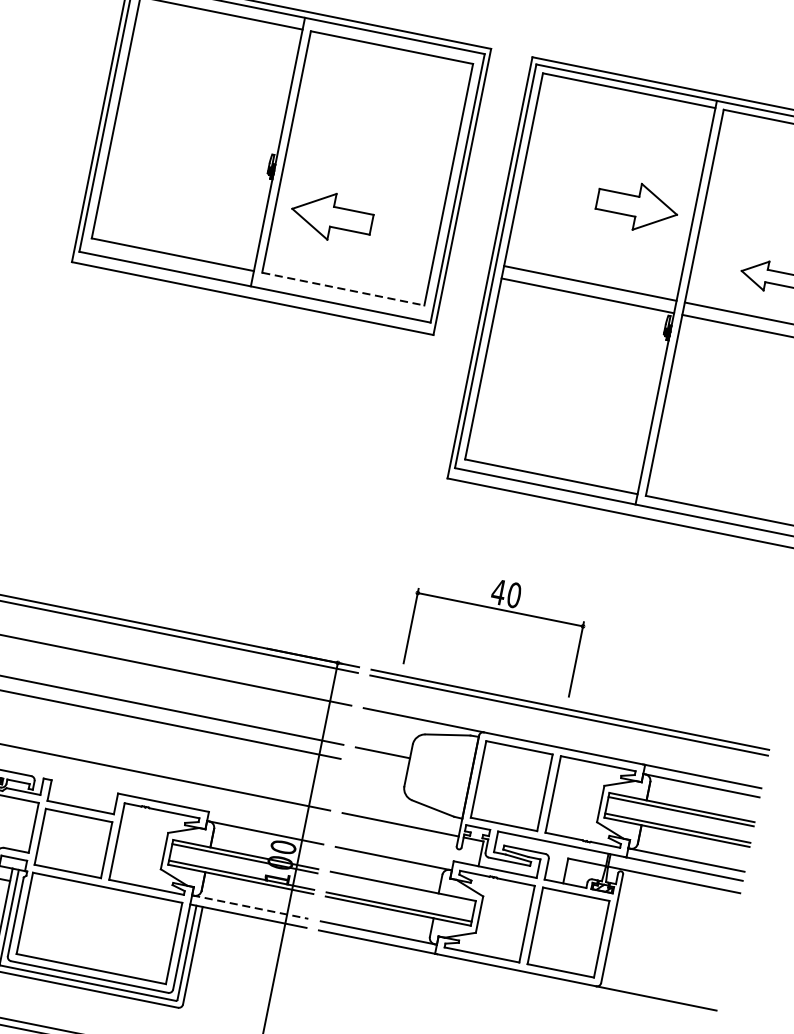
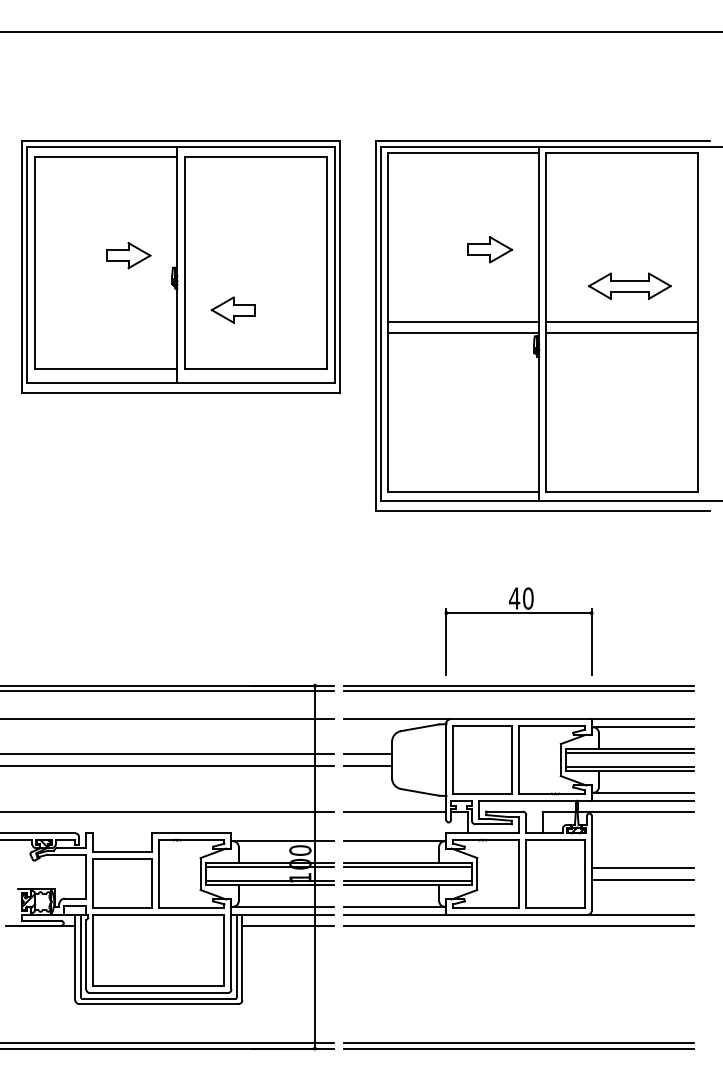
part: (224, 130) -> (128, 255), added
part: (637, 206) -> (490, 249), size x0.62
part: (330, 215) -> (232, 309), size x0.62
line: (343, 289) -> (256, 369), dashed -> solid
part: (499, 610) -> (518, 613), moved
line: (380, 767) -> (368, 766), added
line: (401, 890) -> (407, 866), added
line: (251, 907) -> (283, 906), dashed -> solid
line: (251, 929) -> (287, 925), added
line: (669, 945) -> (642, 867), added
line: (666, 959) -> (642, 880), added
line: (514, 982) -> (518, 925), added

